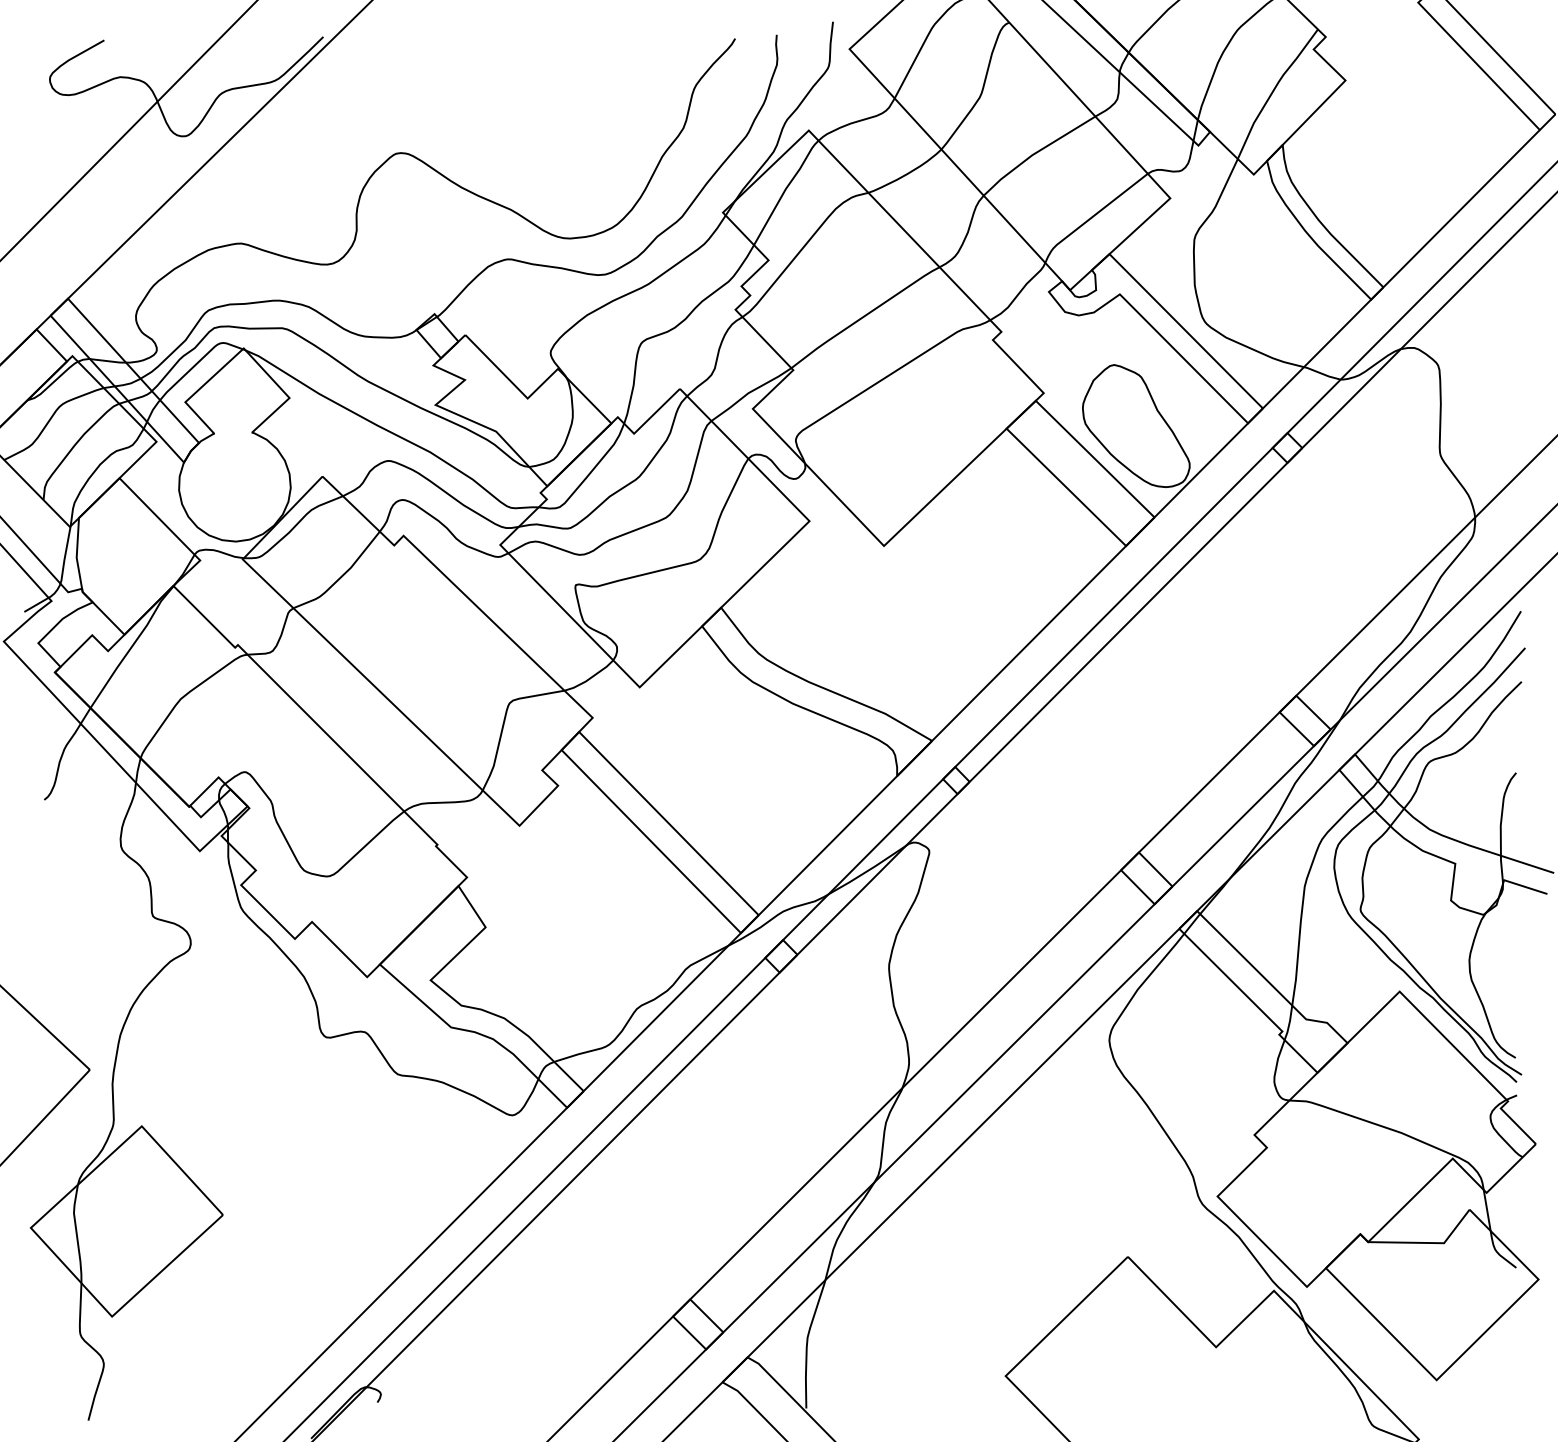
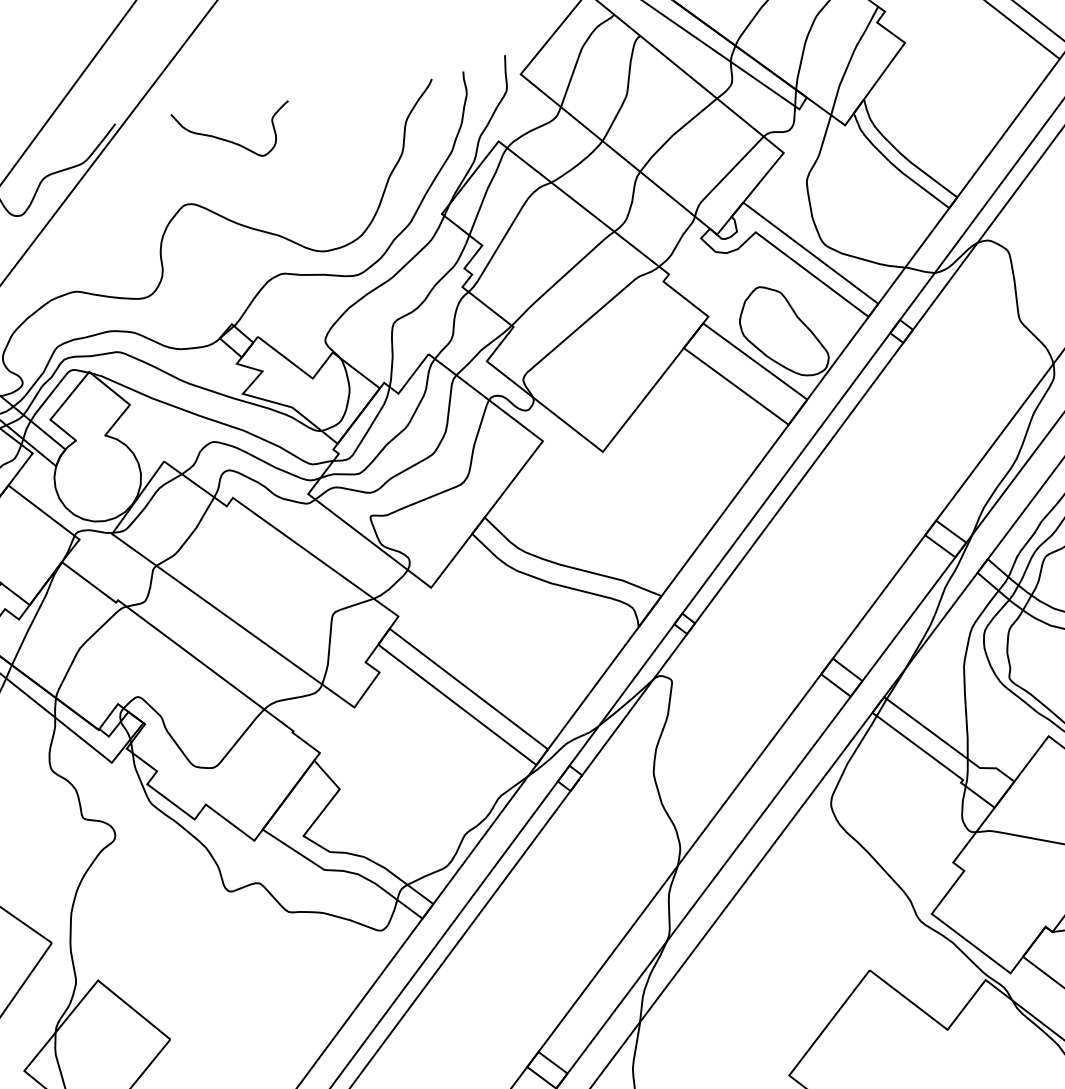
curve: (467, 80) -> (231, 141), added

